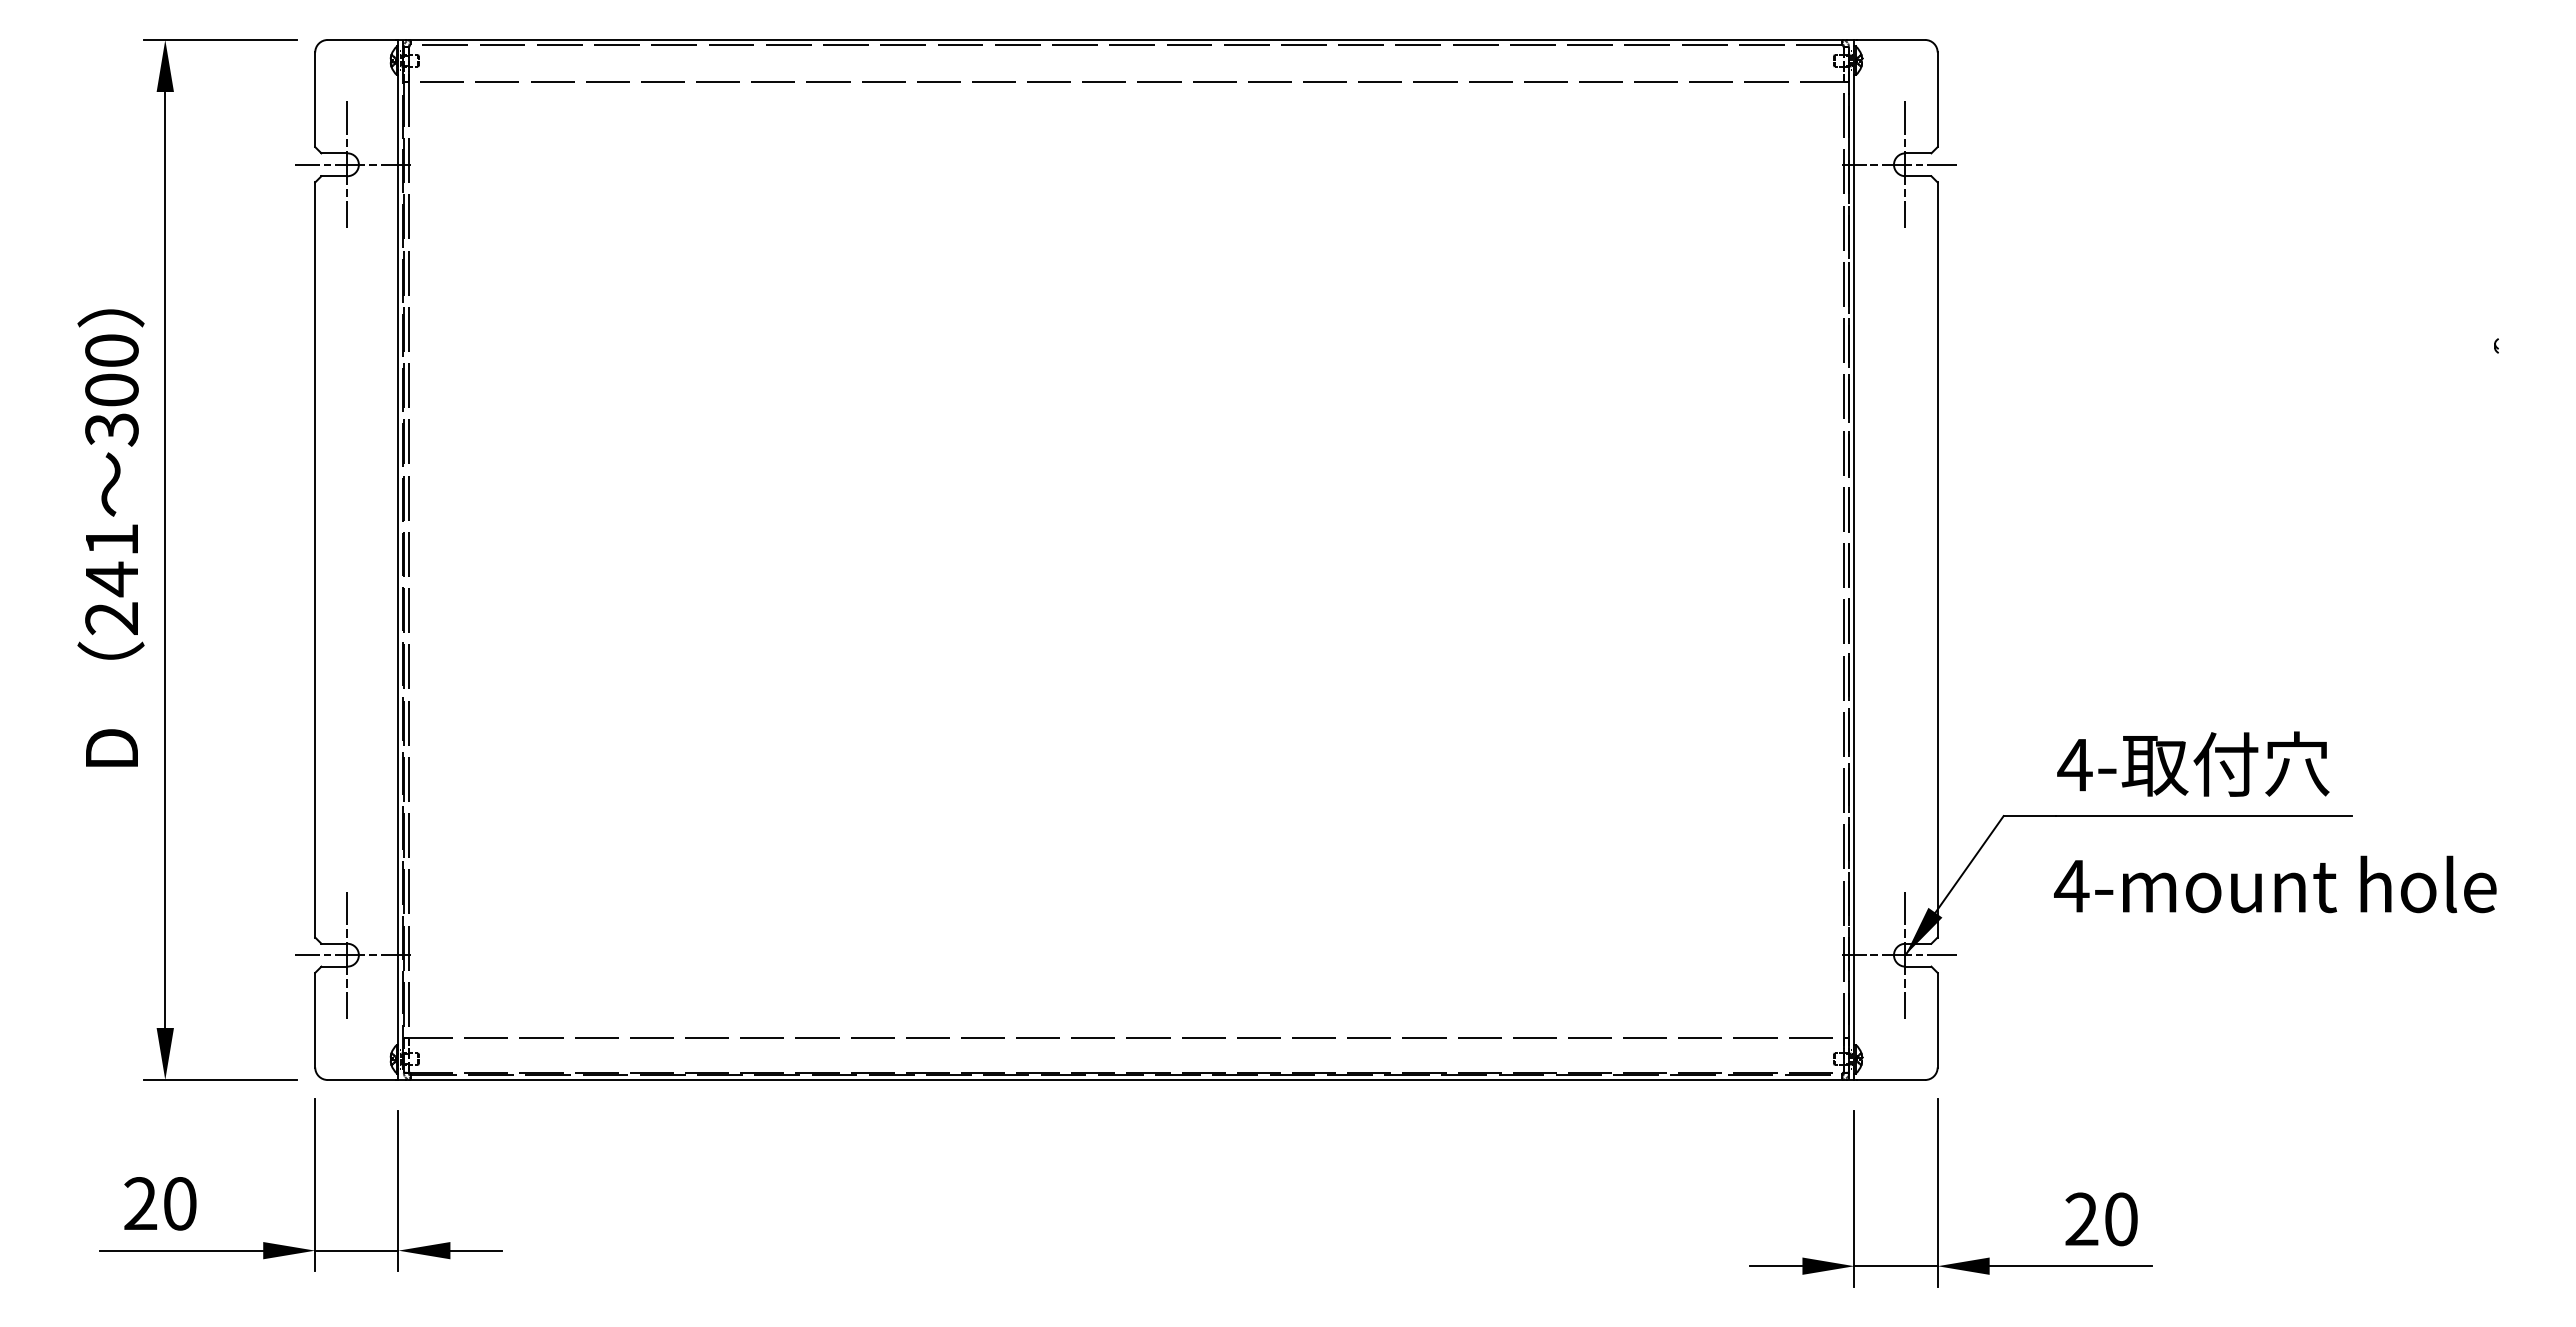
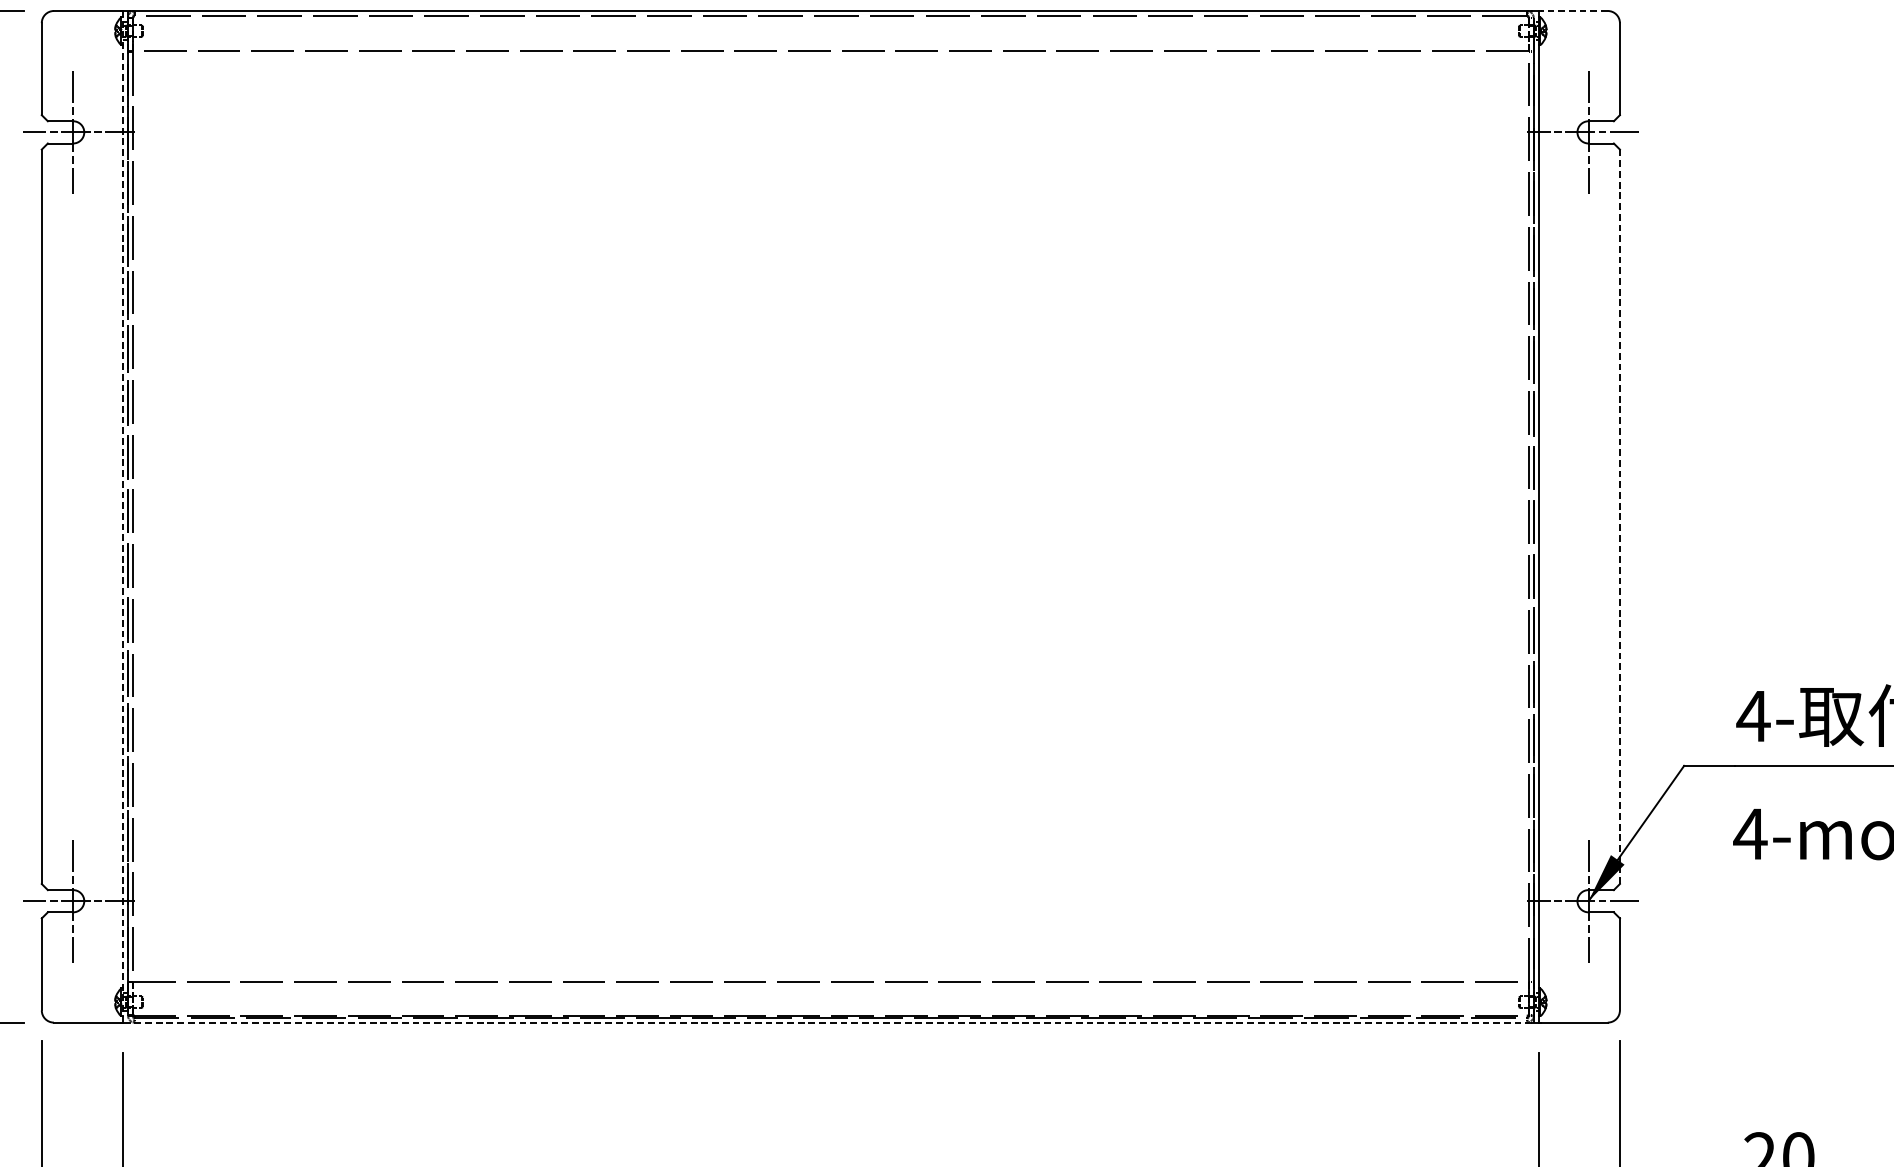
line: (1890, 39) -> (1574, 10), solid -> dashed
line: (398, 559) -> (122, 516), solid -> dashed
line: (1937, 560) -> (1619, 517), solid -> dashed
line: (1126, 1080) -> (830, 1023), solid -> dashed

